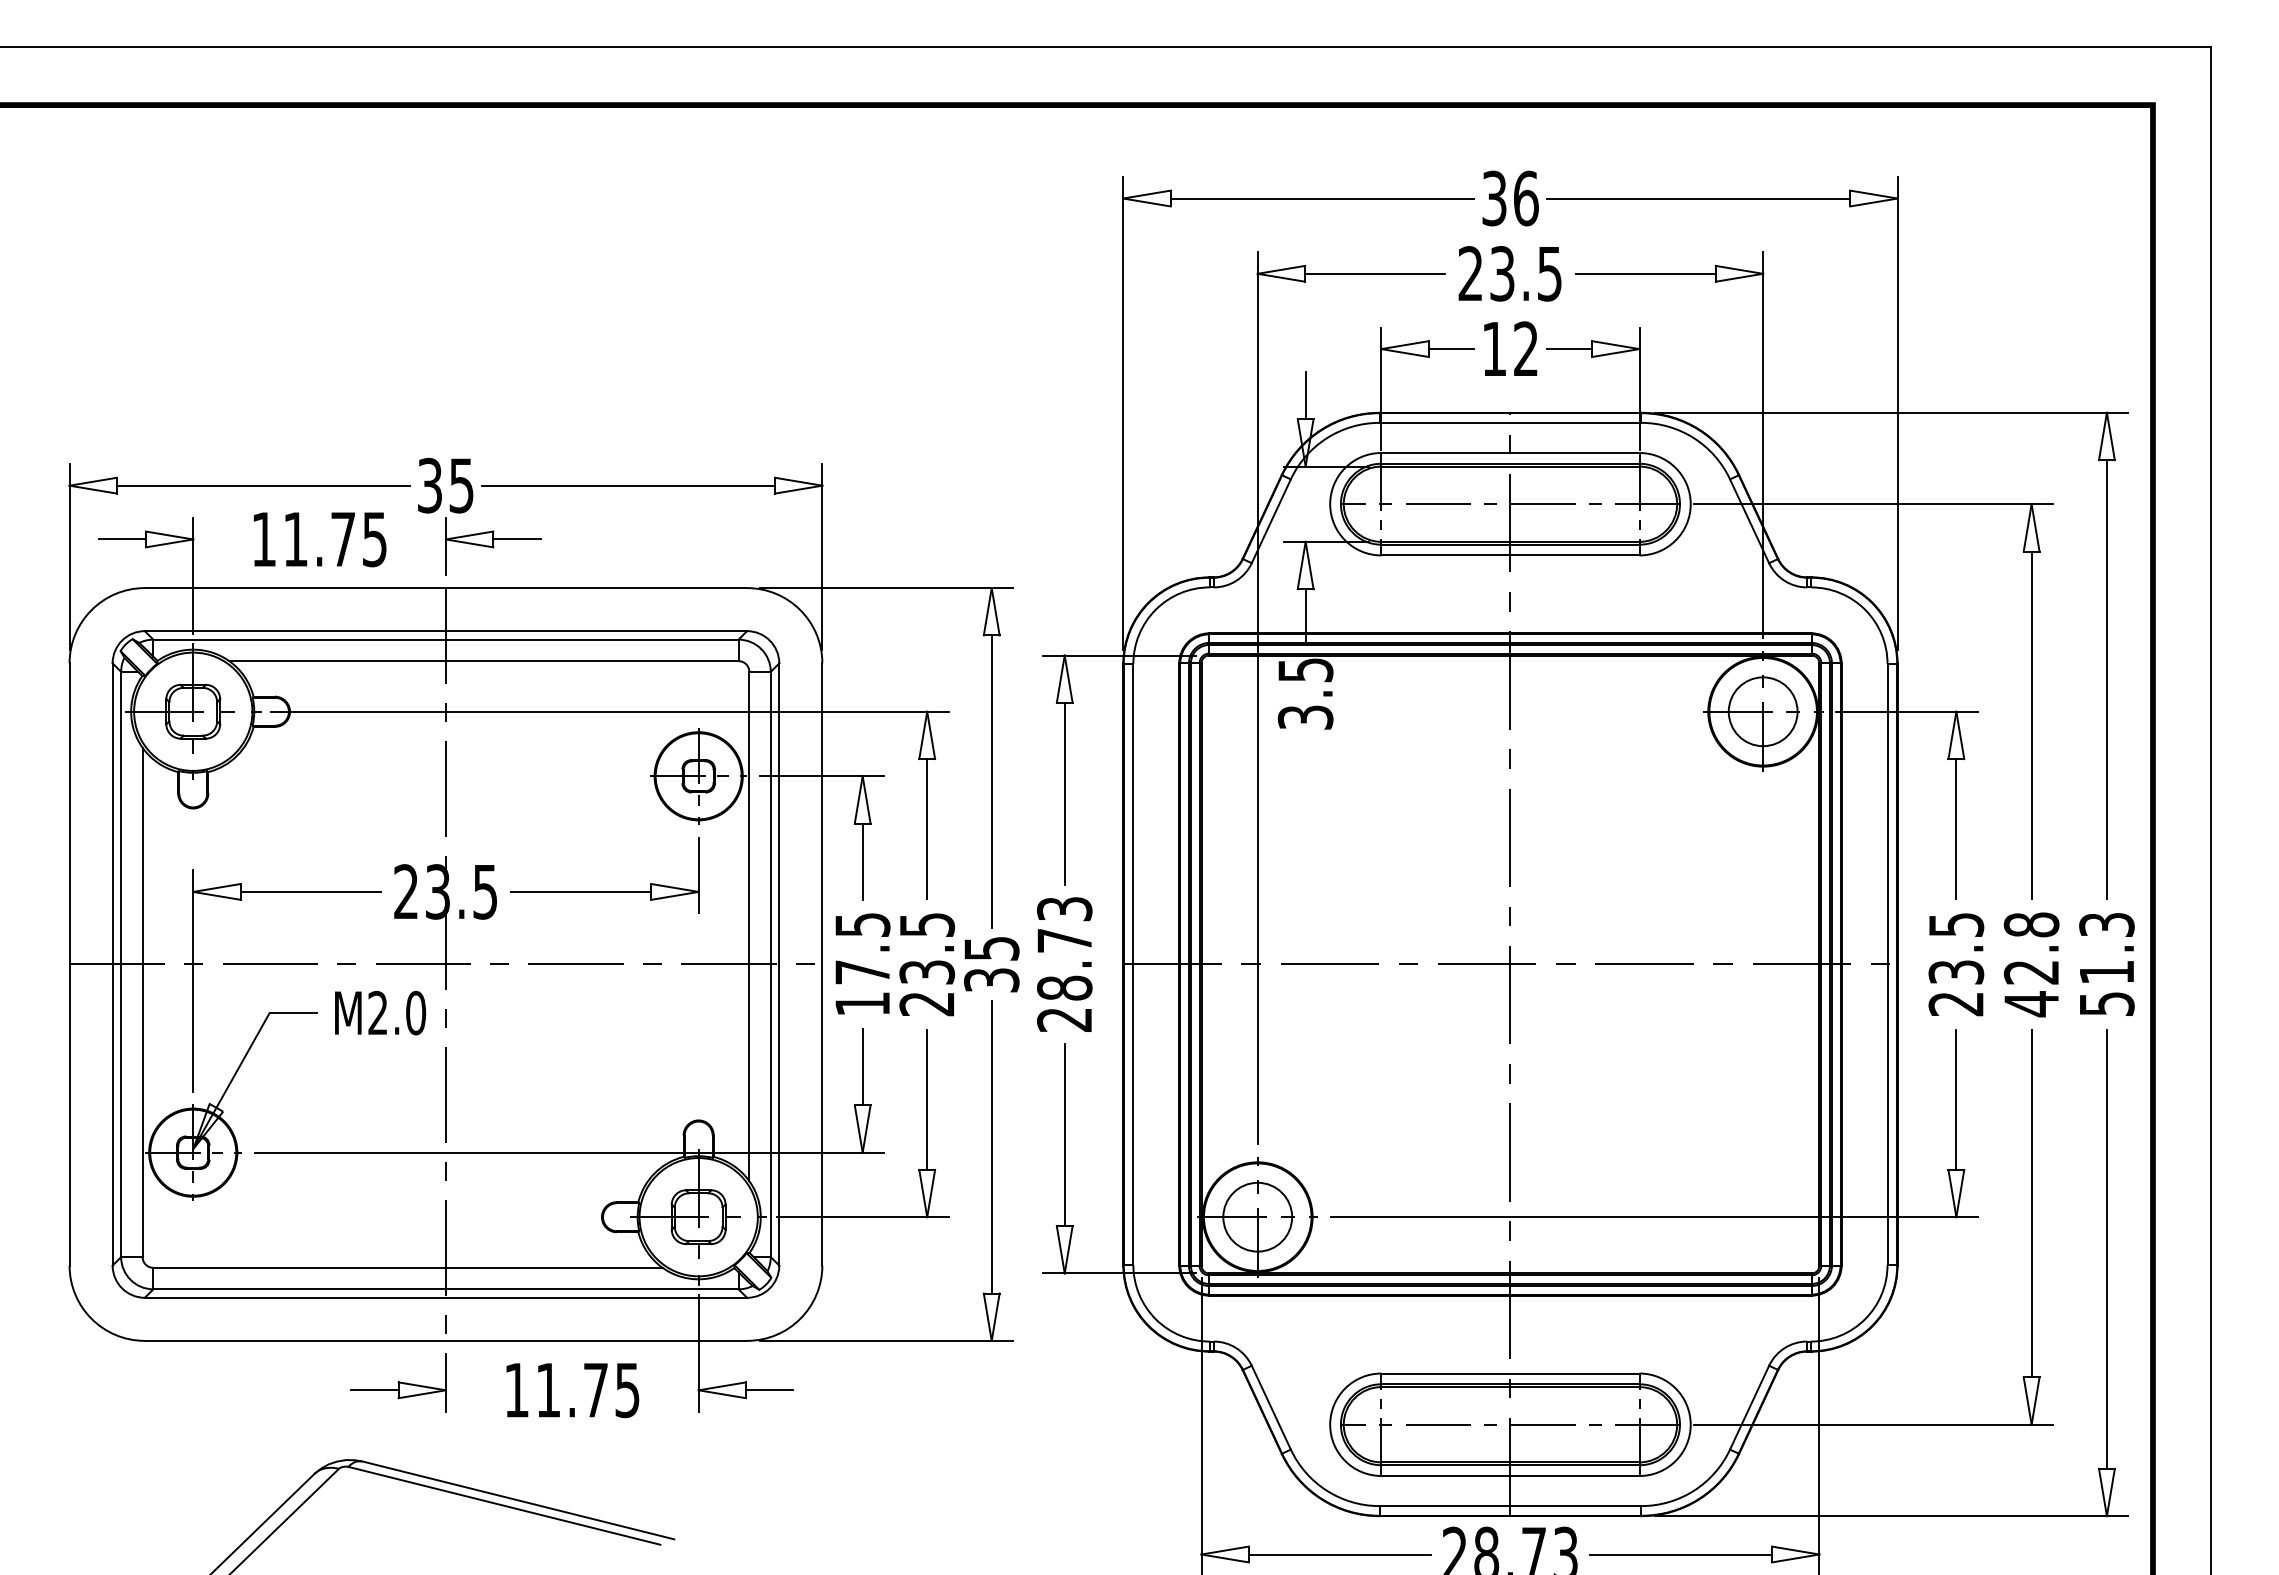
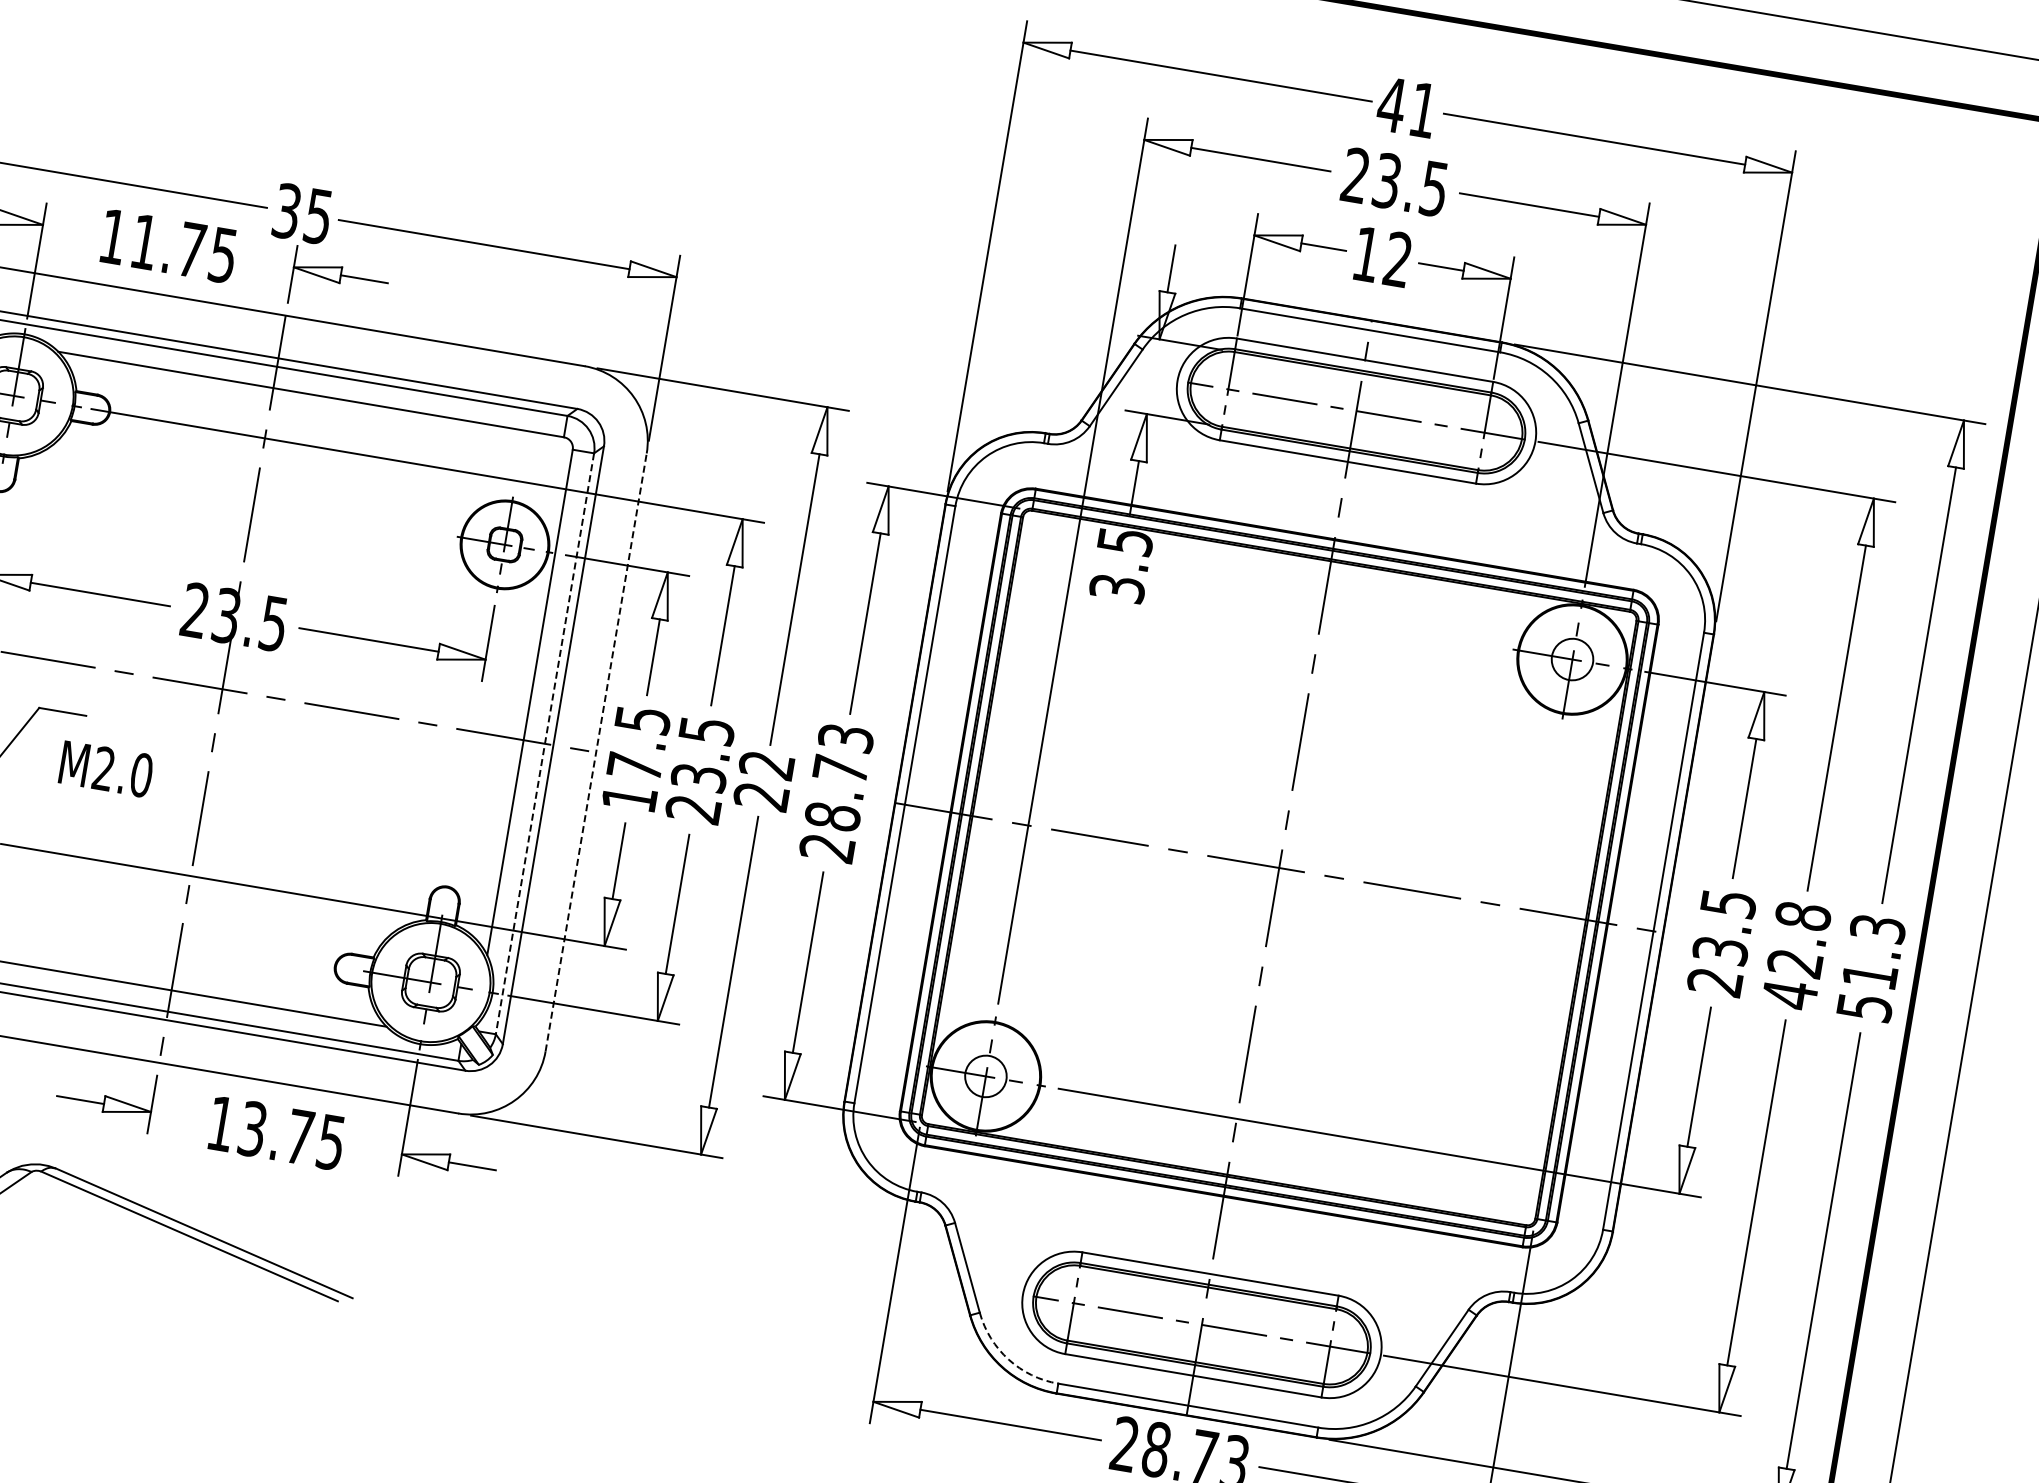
text: (1509, 198) -> (1406, 107), 36 -> 41
circle: (1762, 711) -> (1571, 659), size x0.6
line: (822, 963) -> (596, 751), solid -> dashed
line: (770, 964) -> (544, 743), solid -> dashed
text: (991, 964) -> (764, 780), 35 -> 22
text: (380, 1012) -> (106, 768), moved
circle: (1257, 1216) -> (985, 1075), size x0.6
text: (548, 1390) -> (252, 1129), 11.75 -> 13.75
arc: (1326, 1490) -> (1008, 1359), solid -> dashed

